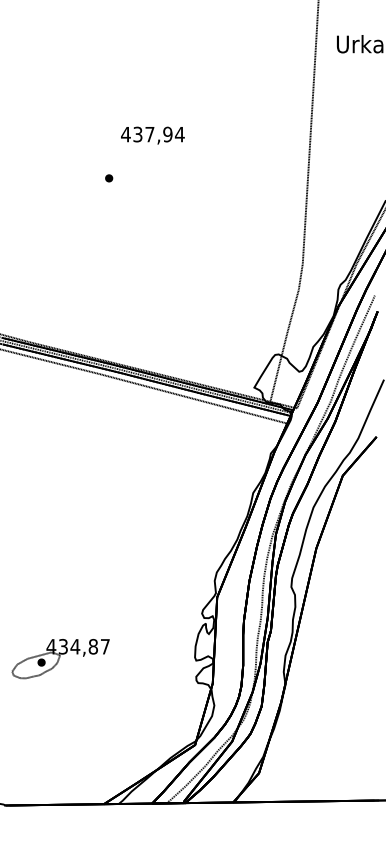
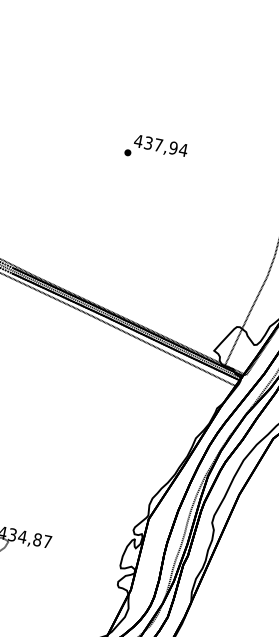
text: (152, 135) -> (160, 146), moved

